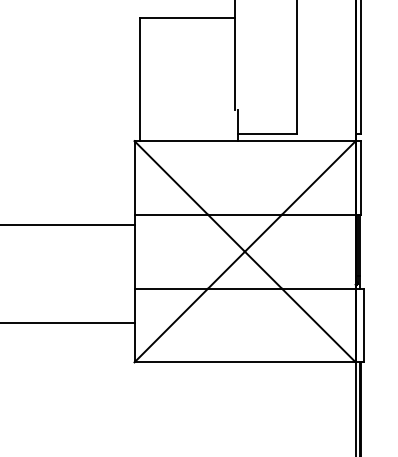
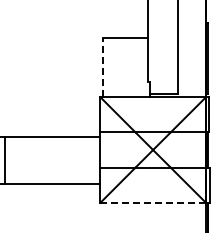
line: (139, 78) -> (102, 67), solid -> dashed
line: (245, 361) -> (153, 202), solid -> dashed

